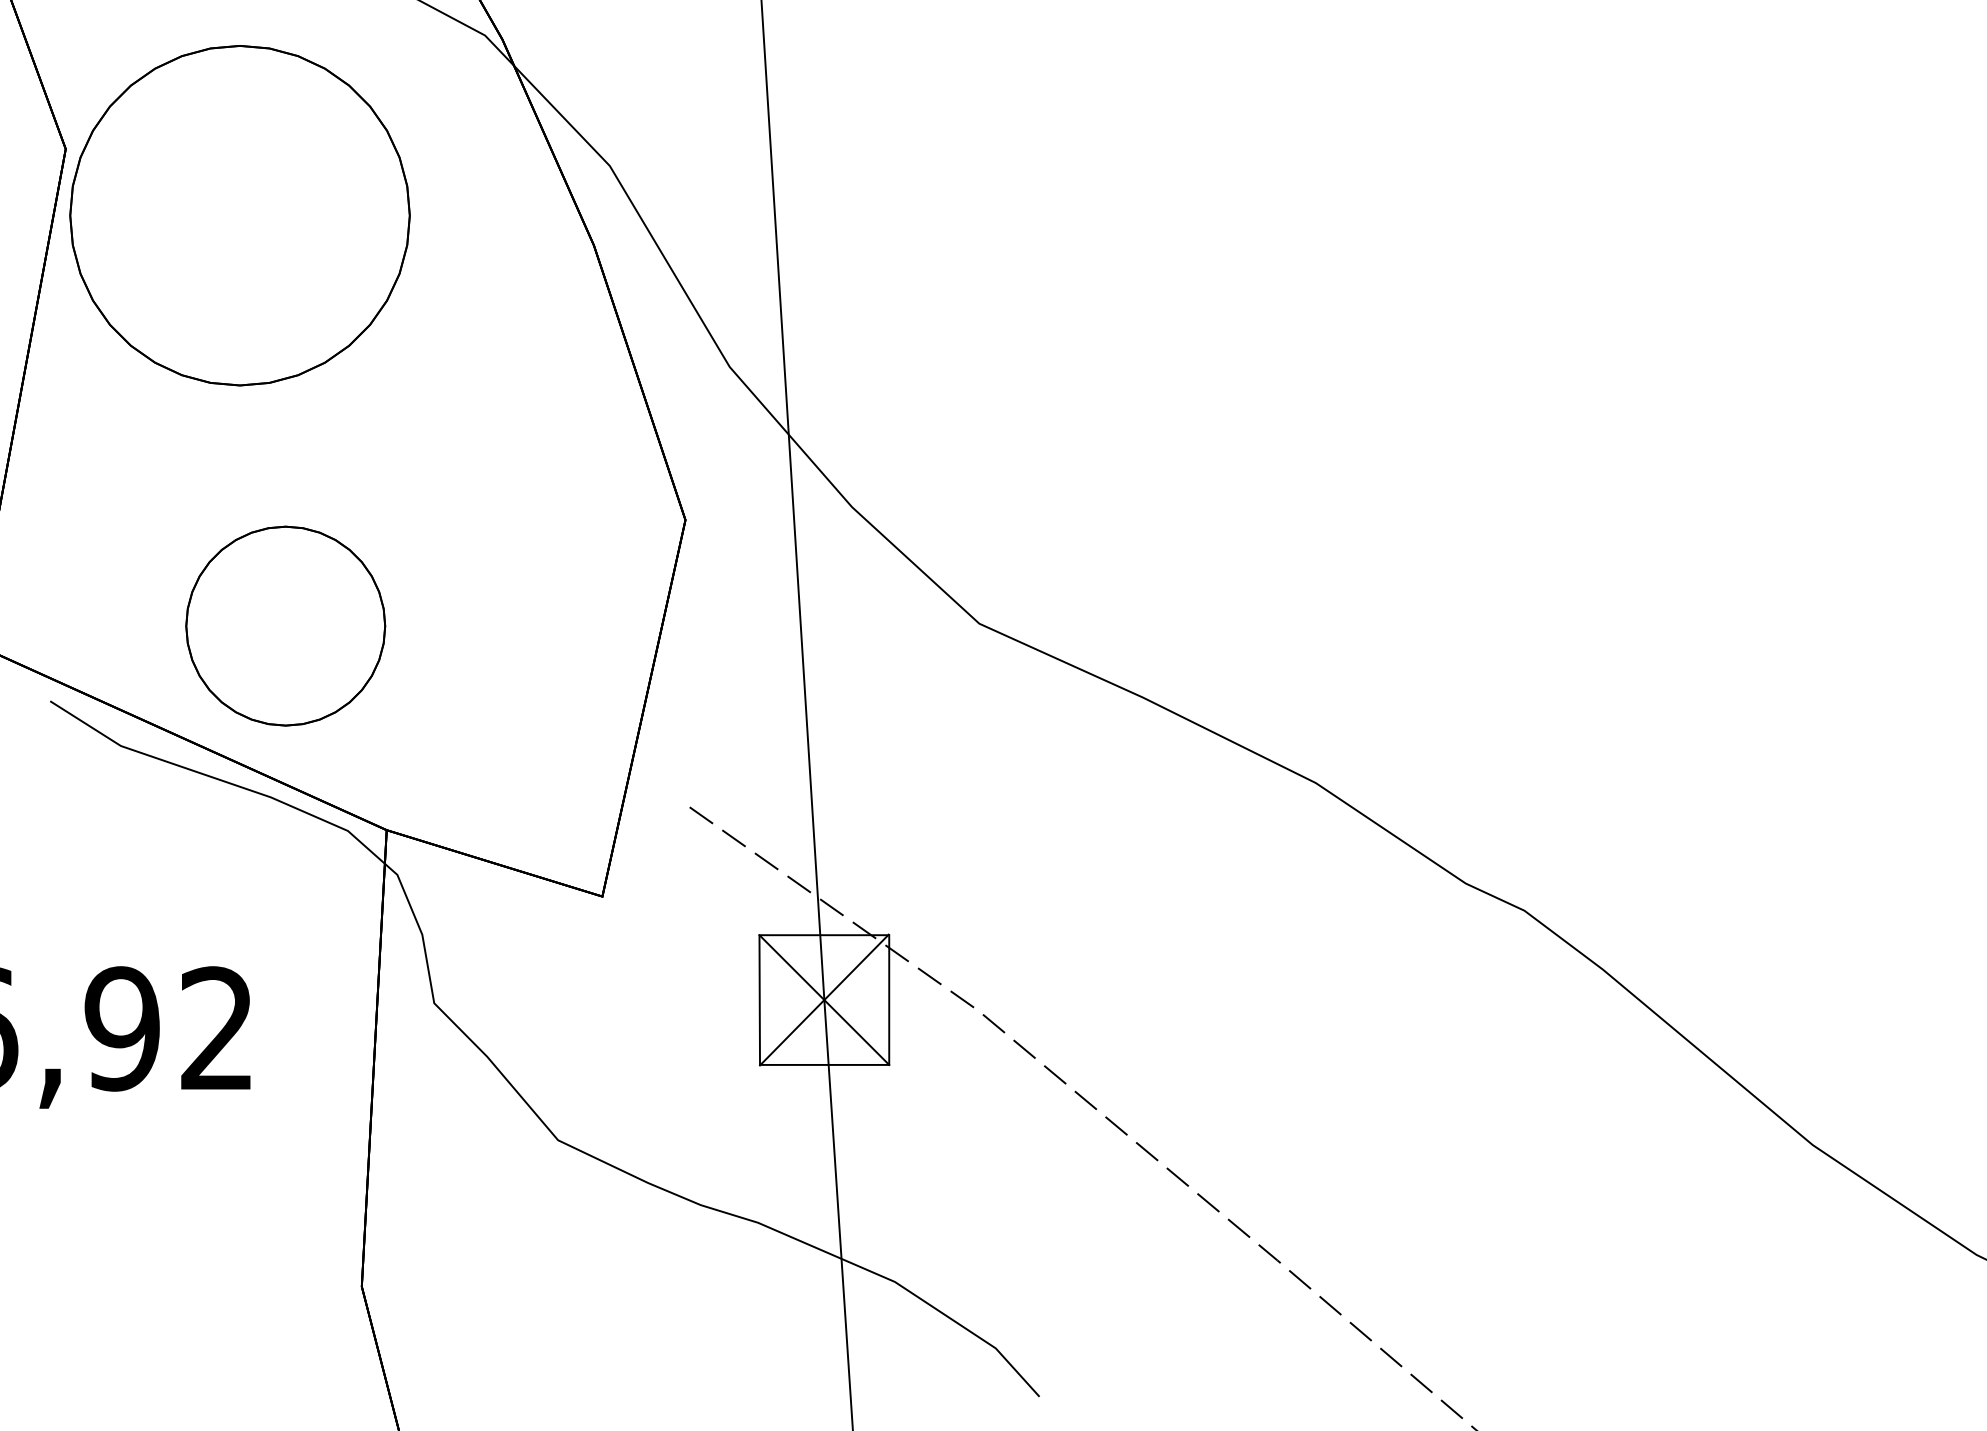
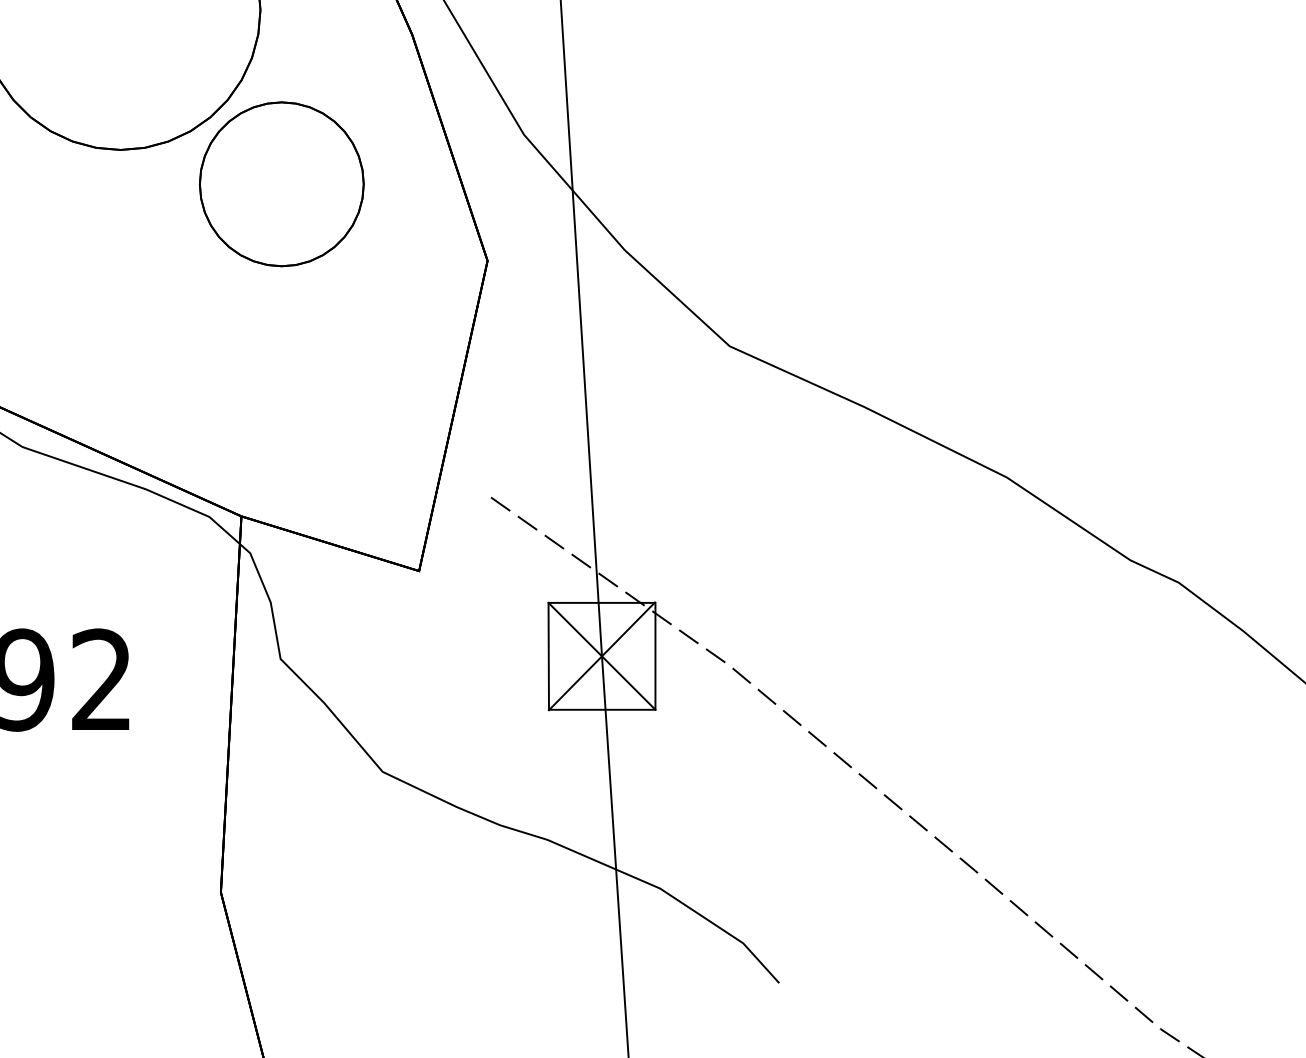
part: (285, 625) -> (281, 183), moved

